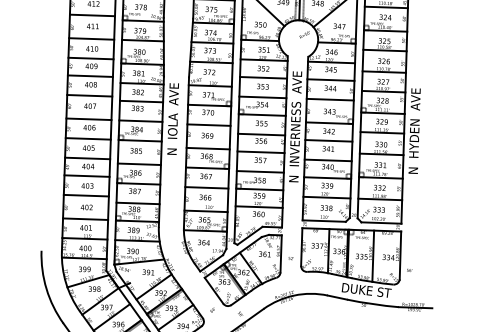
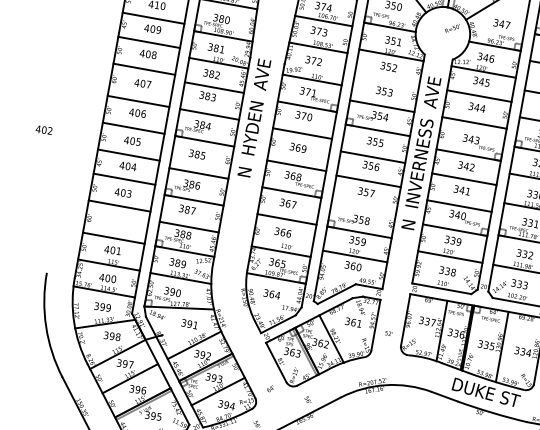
line: (263, 77) -> (387, 78), removed
text: (173, 118) -> (255, 117), N  IOLA  AVE -> N  HYDEN  AVE
line: (259, 171) -> (362, 207), removed
text: (86, 207) -> (43, 130), moved

